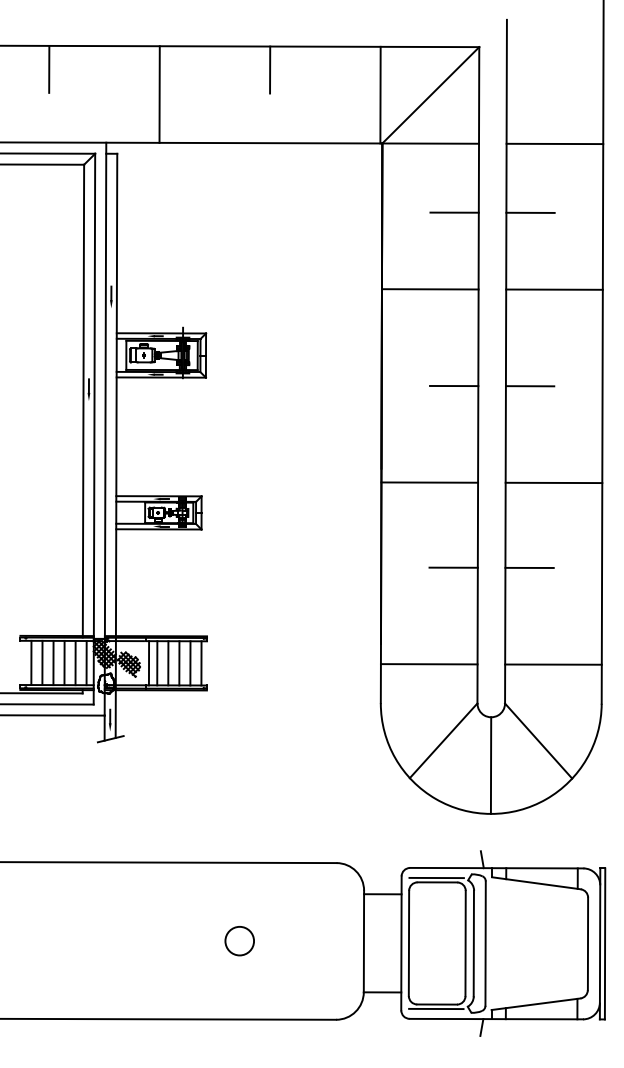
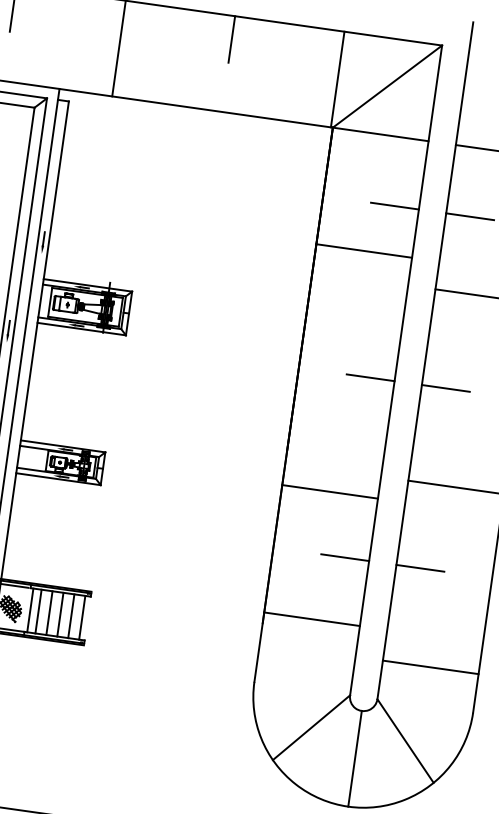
line: (429, 289) -> (363, 251), moved
line: (429, 482) -> (329, 491), moved
line: (428, 664) -> (311, 619), moved

